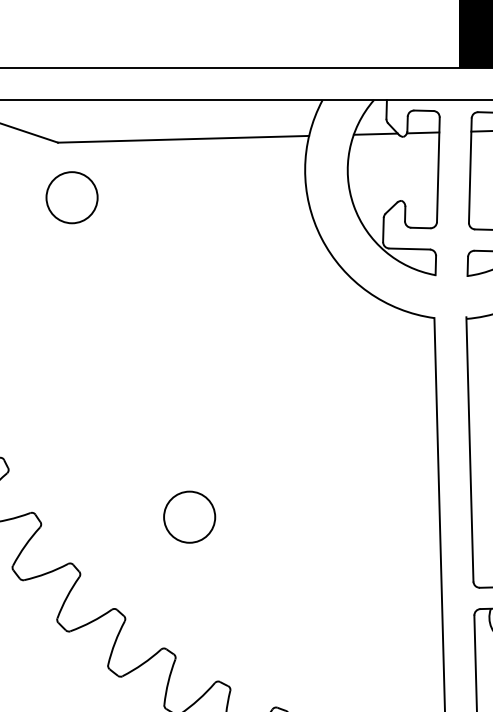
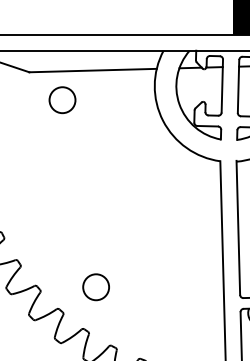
circle: (72, 198) -> (62, 100), moved
circle: (188, 517) -> (95, 287), moved

